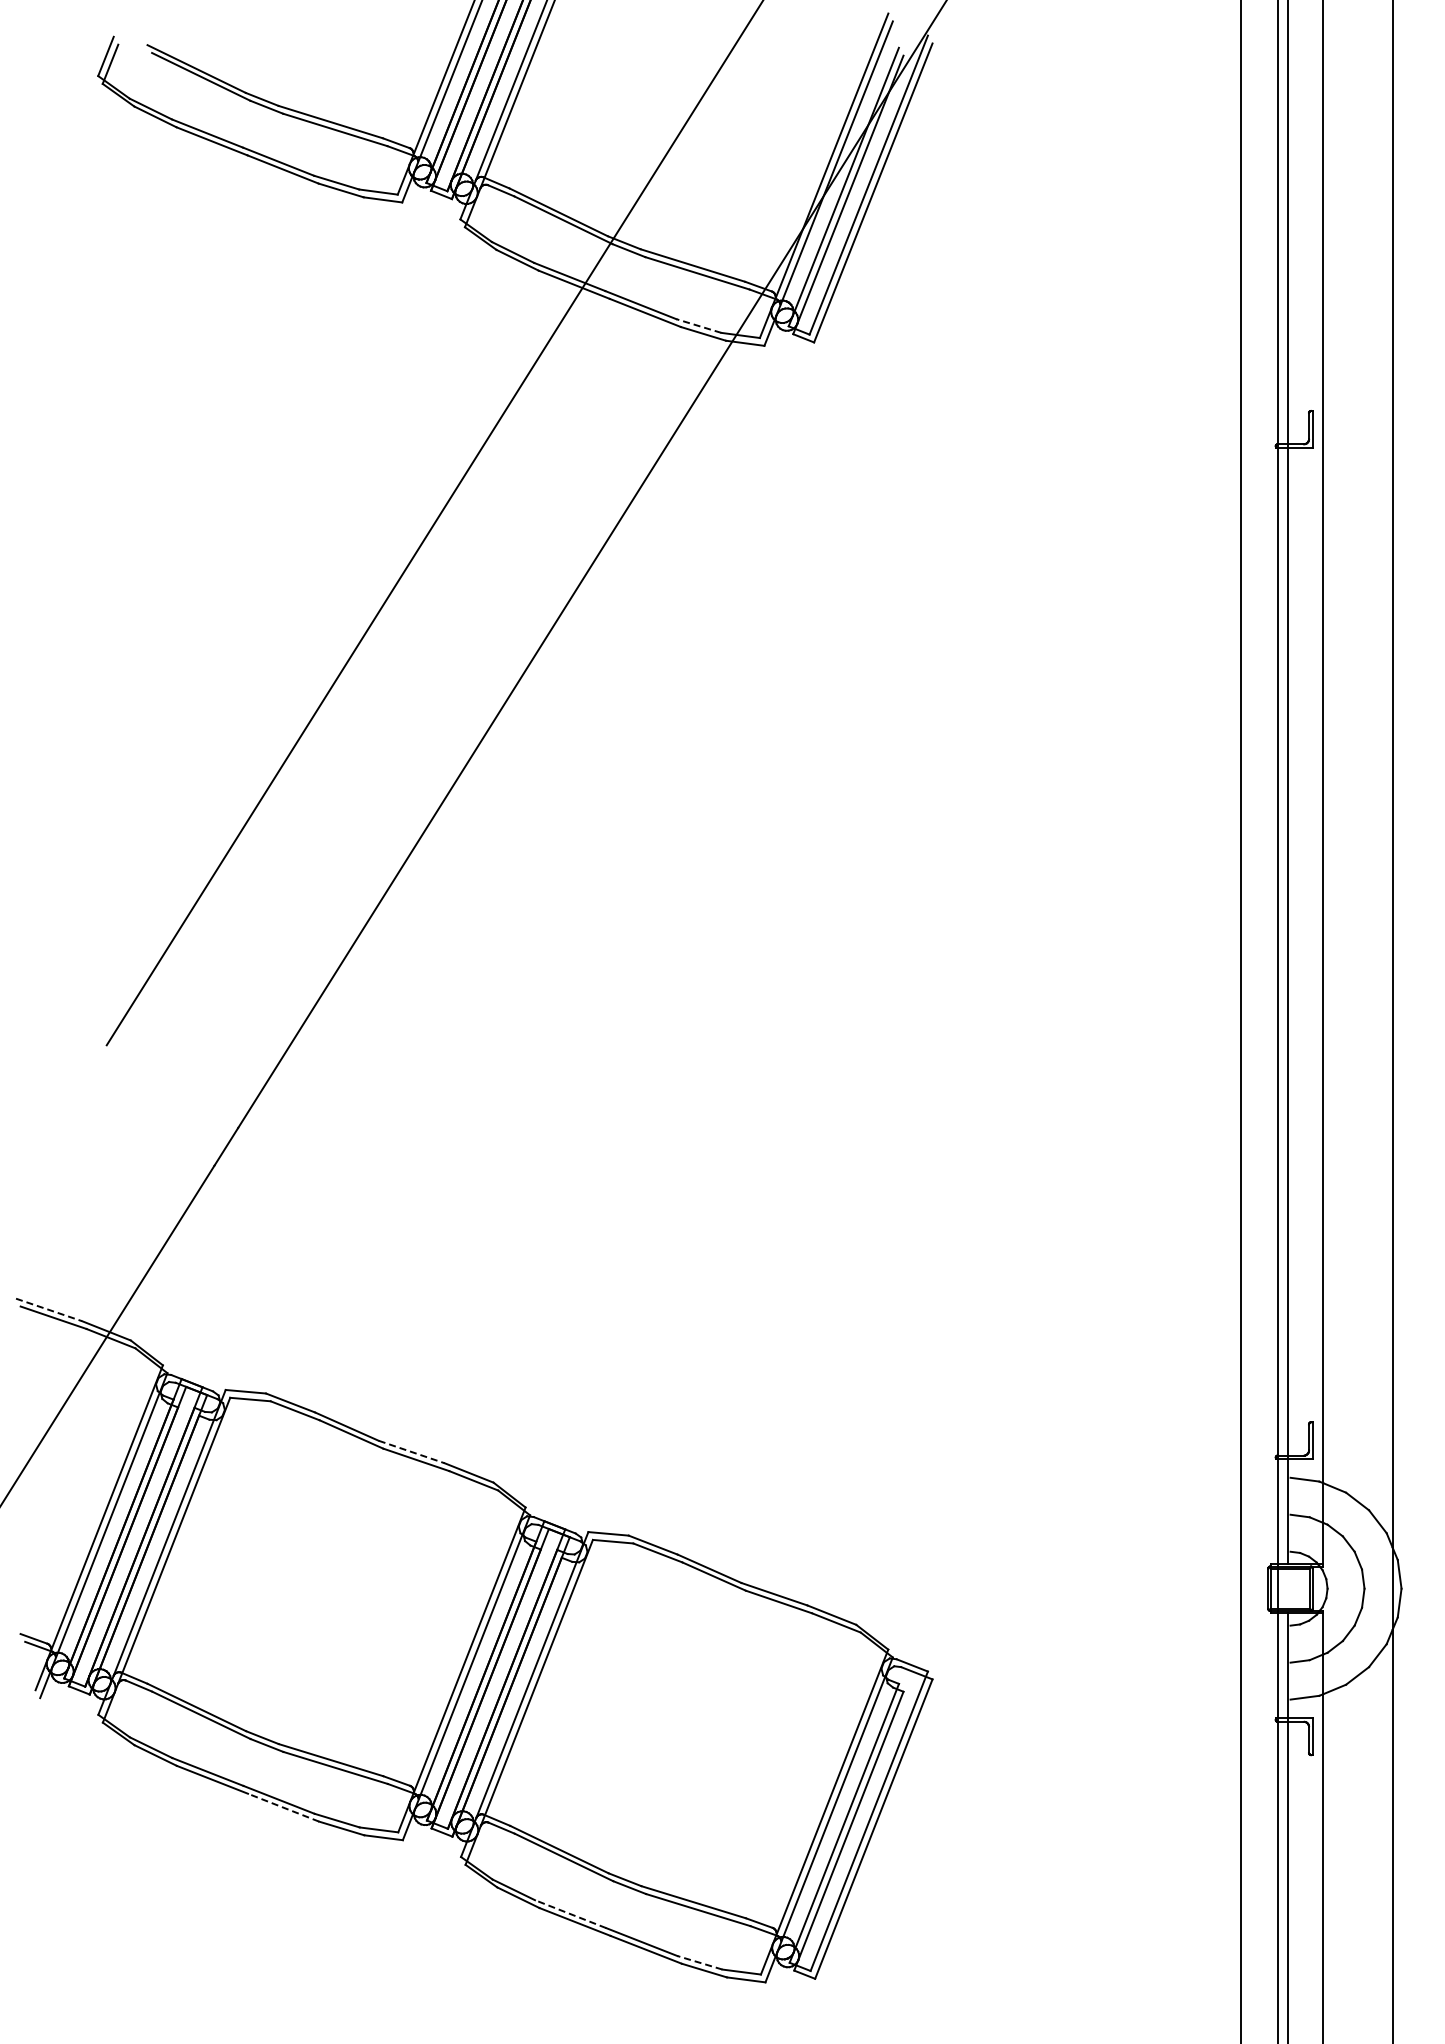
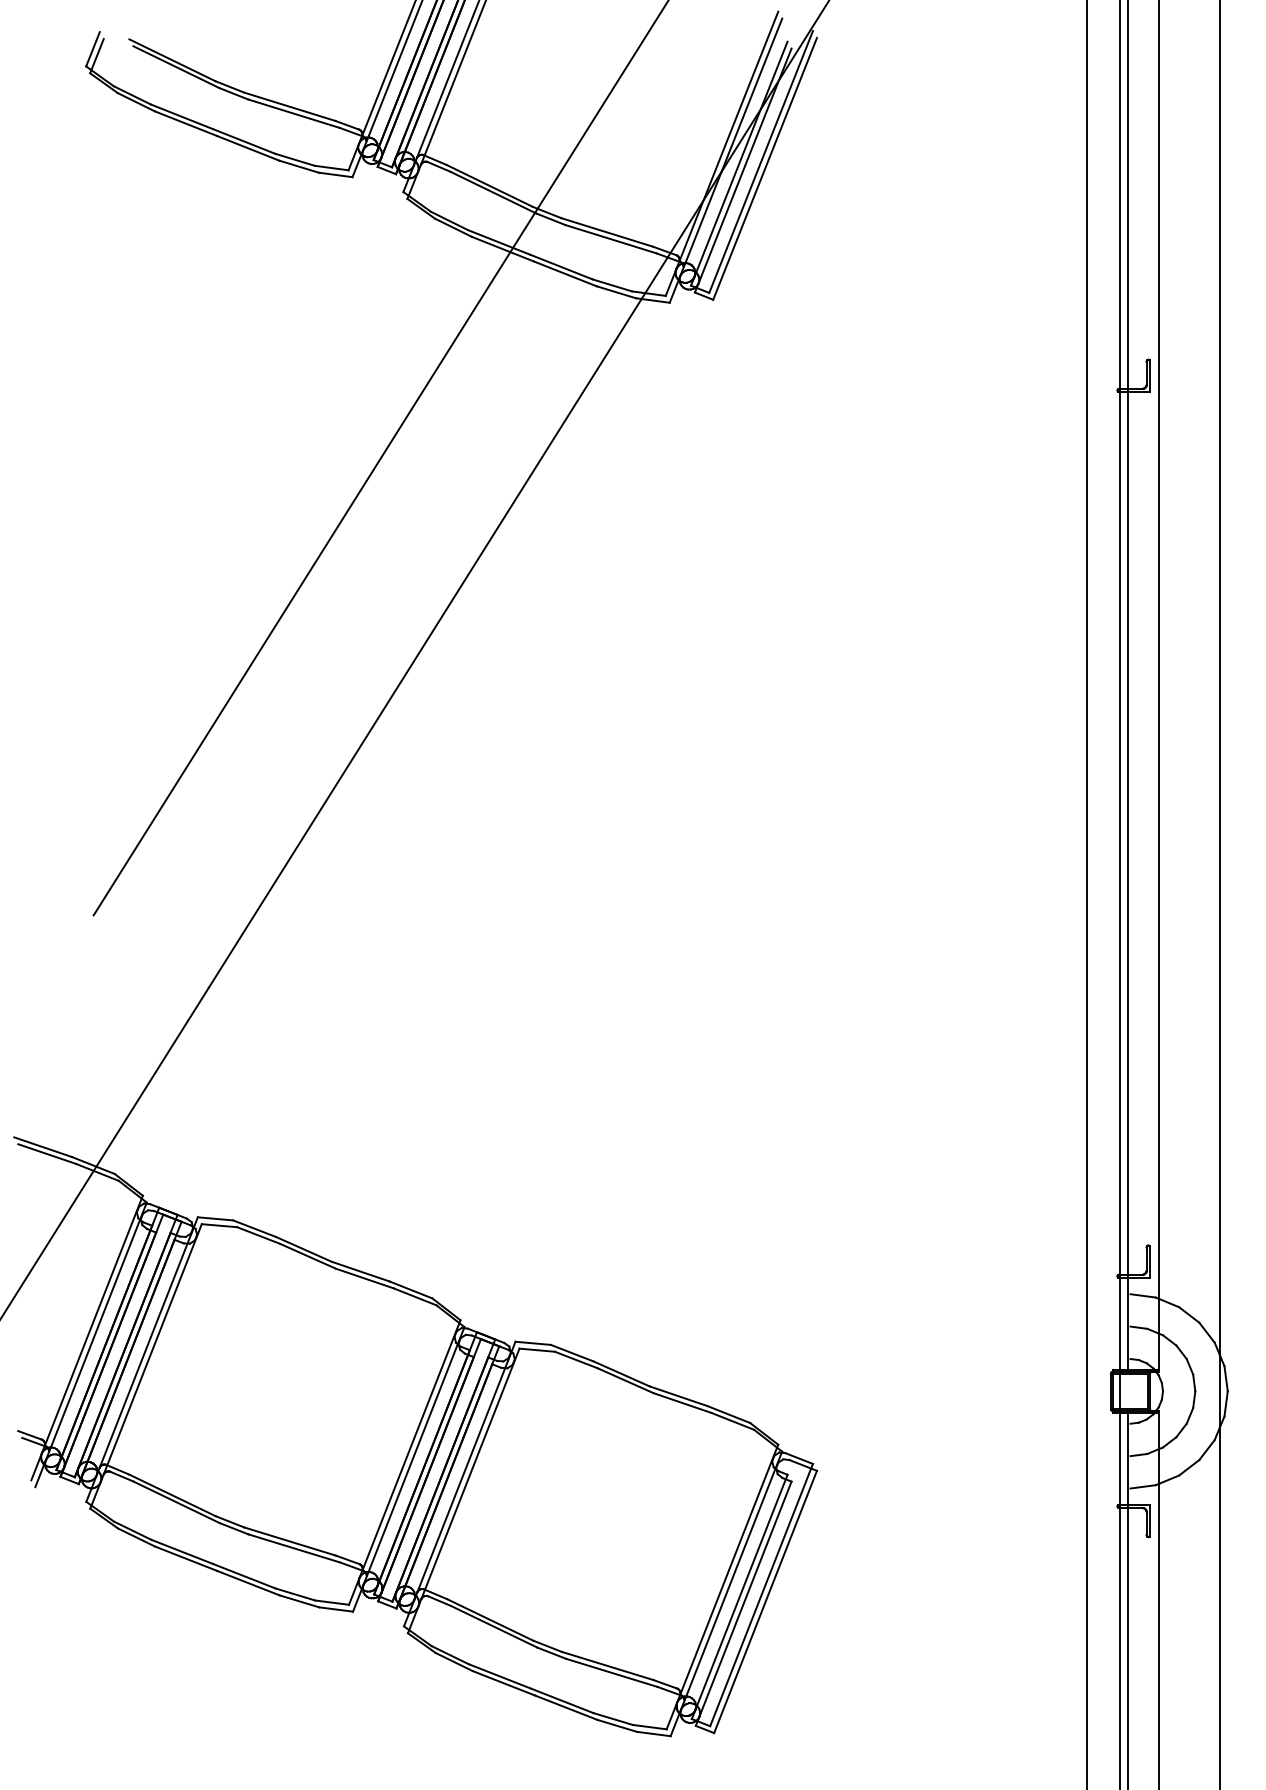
line: (698, 326) -> (611, 285), dashed -> solid
line: (49, 1309) -> (43, 1146), dashed -> solid
line: (411, 1452) -> (360, 1272), dashed -> solid
line: (283, 1807) -> (248, 1583), dashed -> solid
line: (570, 1913) -> (499, 1675), dashed -> solid
line: (699, 1962) -> (612, 1718), dashed -> solid

